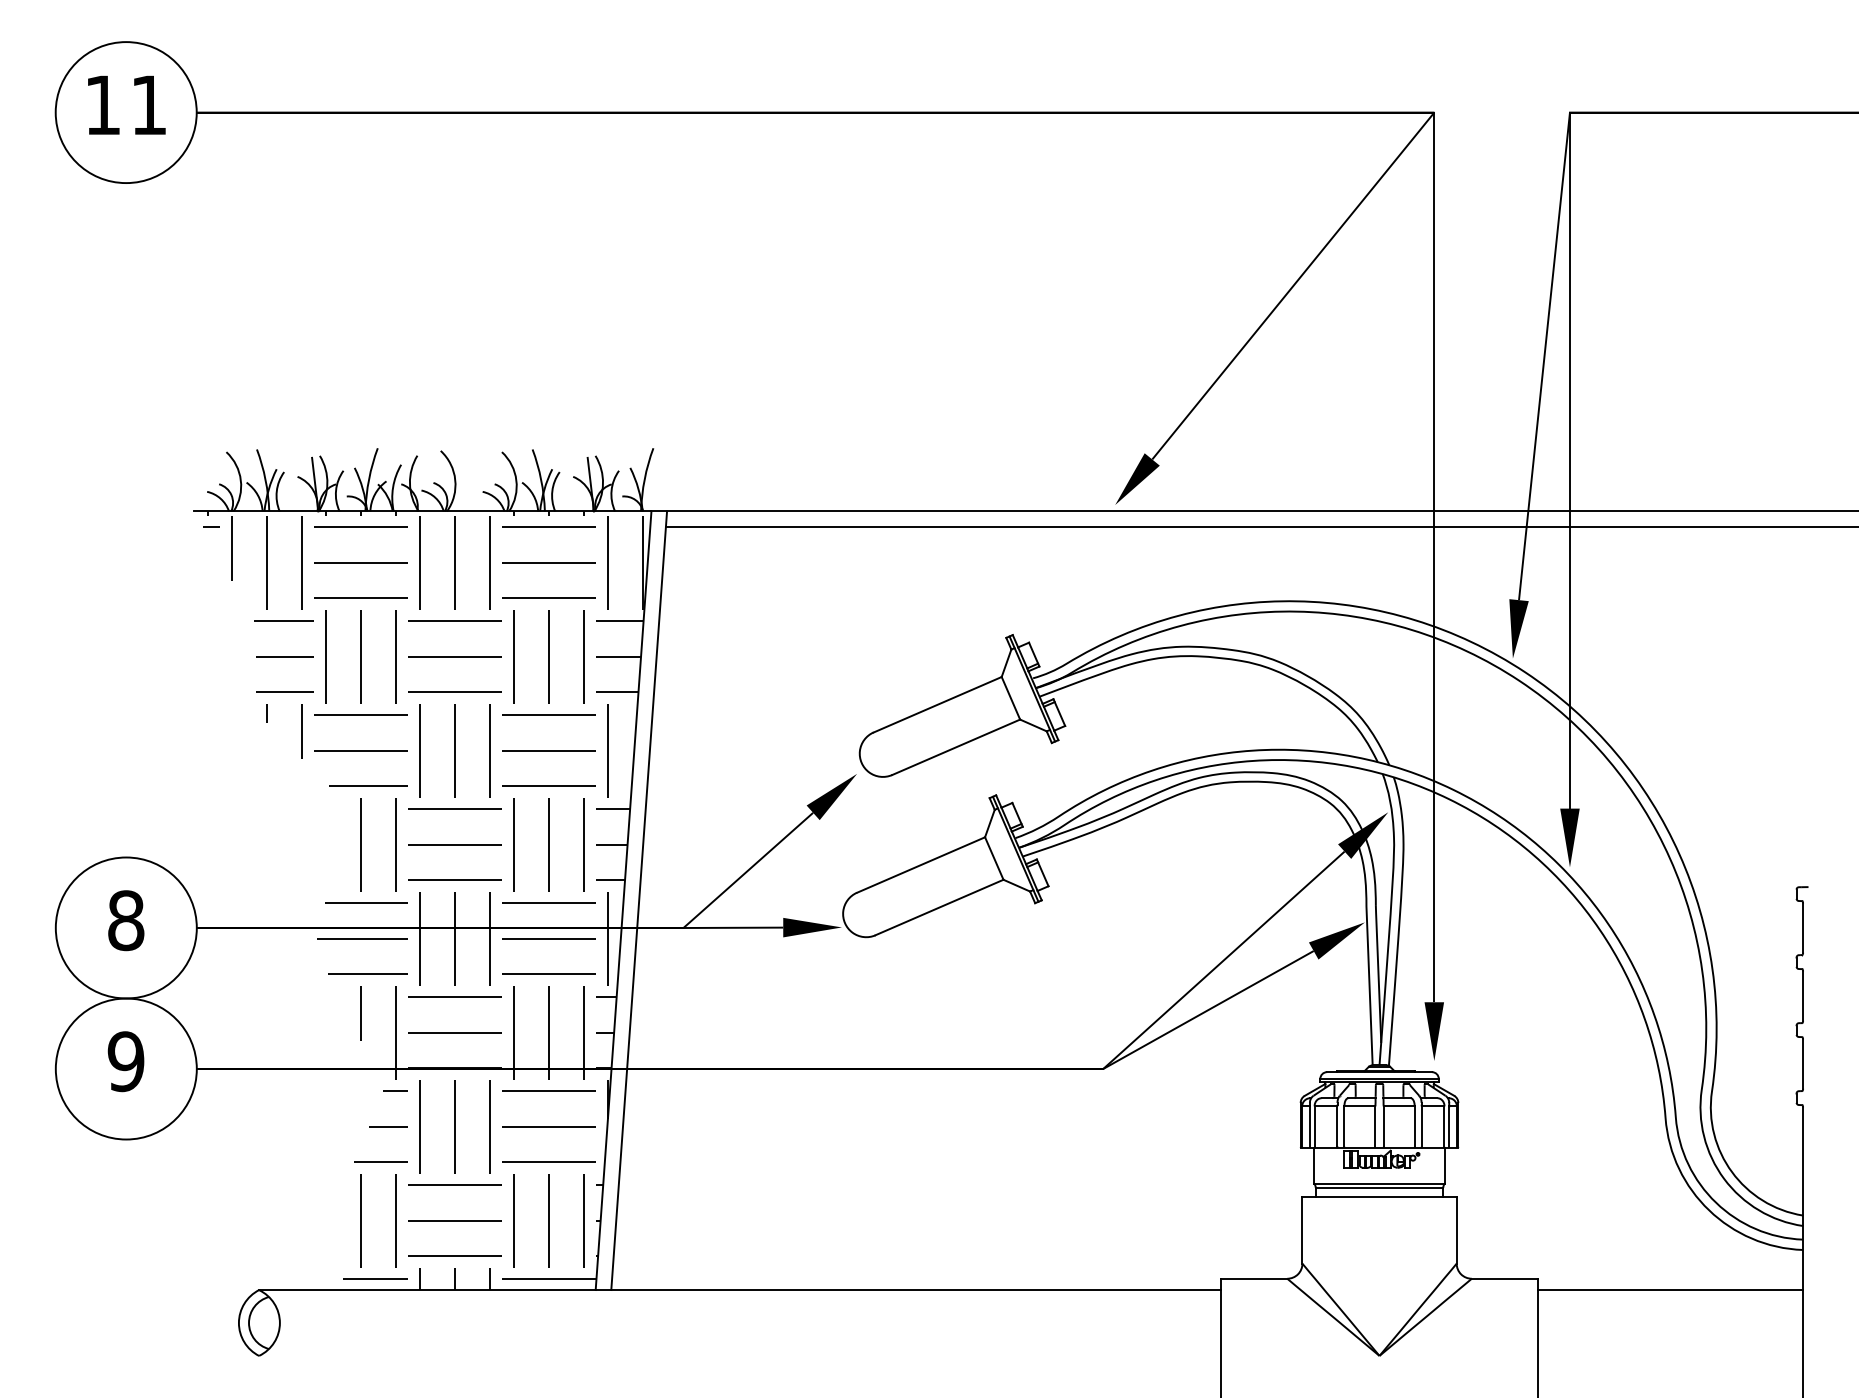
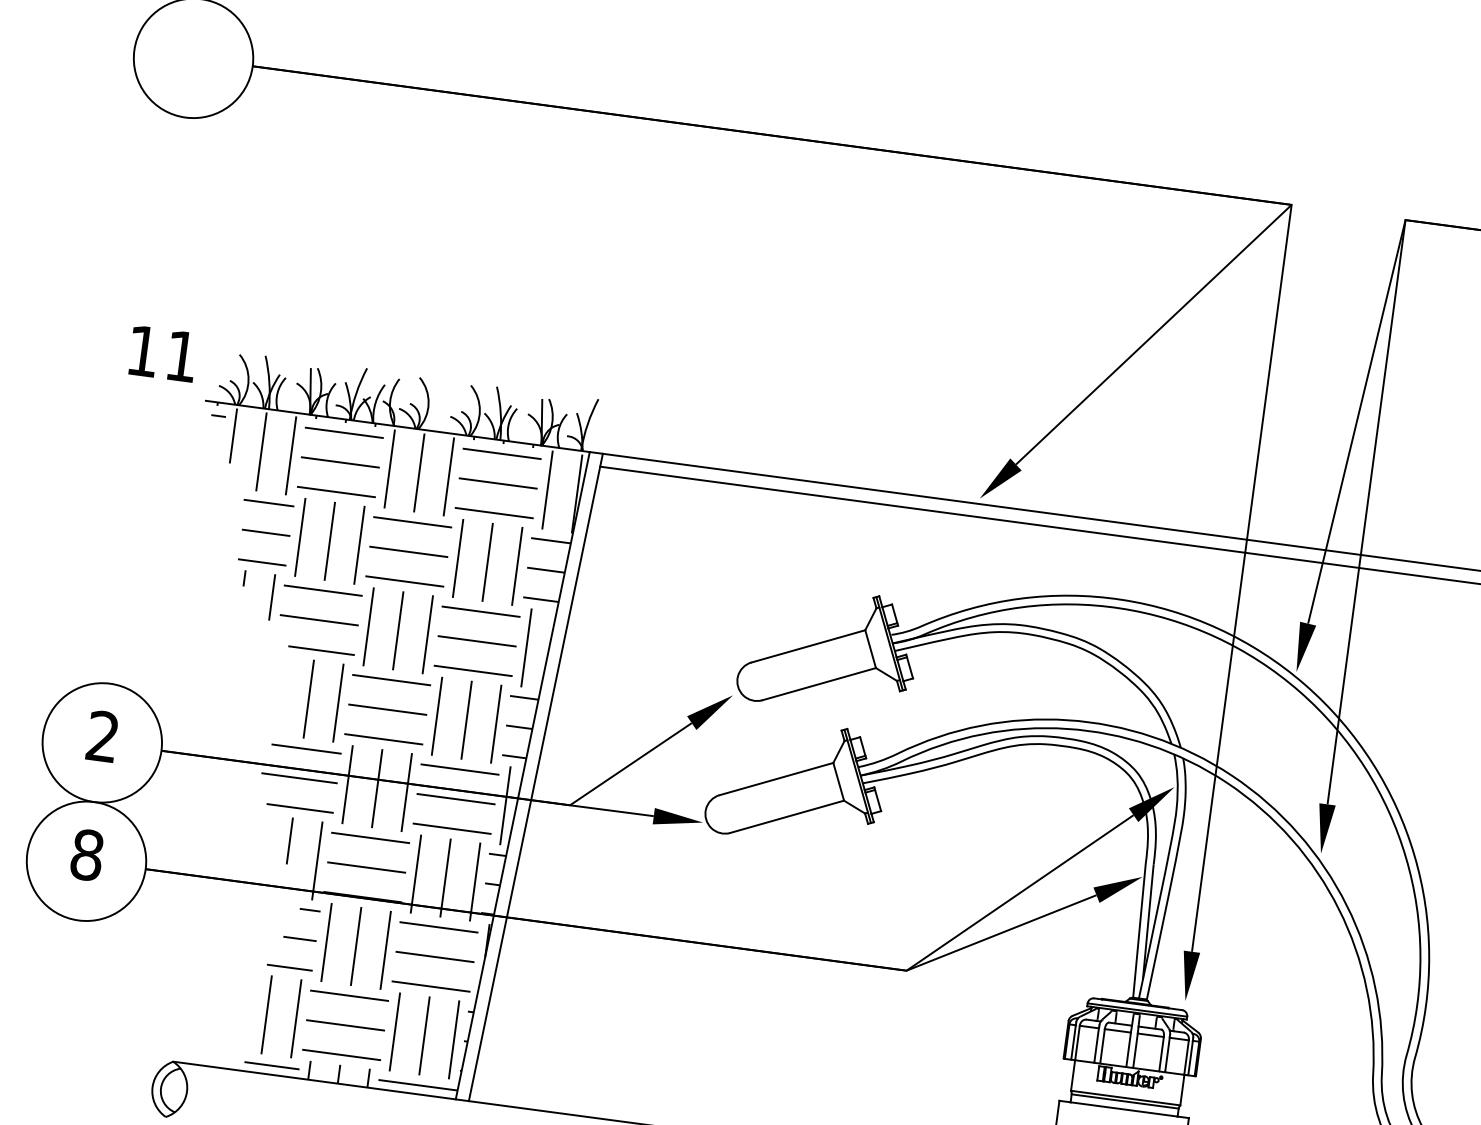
text: (126, 104) -> (162, 353), moved
text: (126, 920) -> (103, 736), 8 -> 2
text: (125, 1061) -> (86, 854), 9 -> 8

